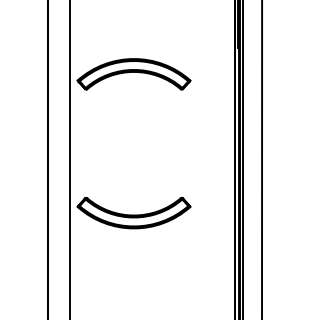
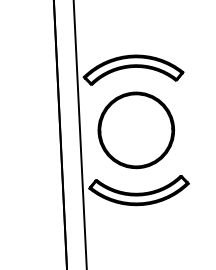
part: (133, 143) -> (135, 130), added

